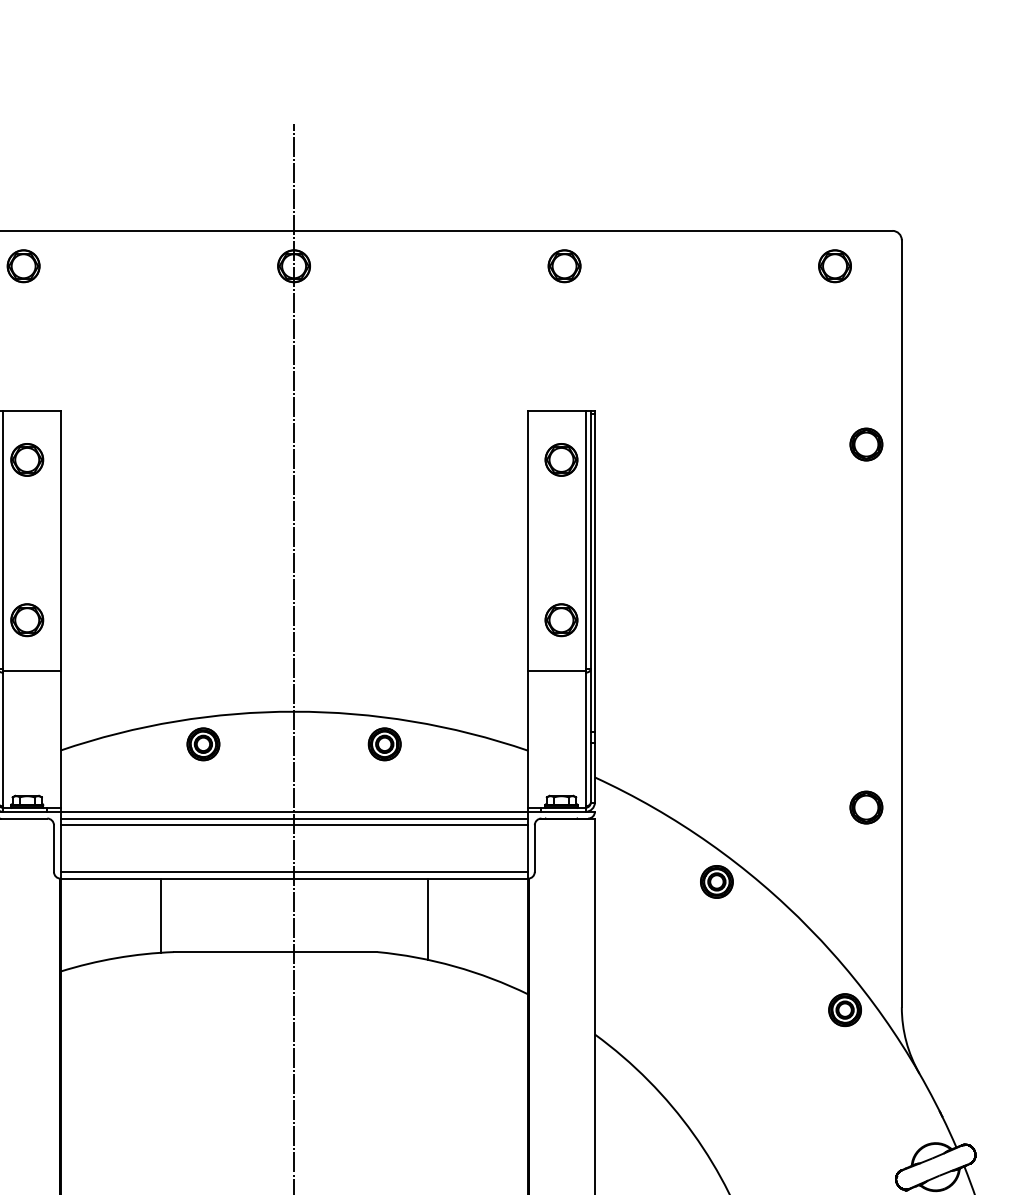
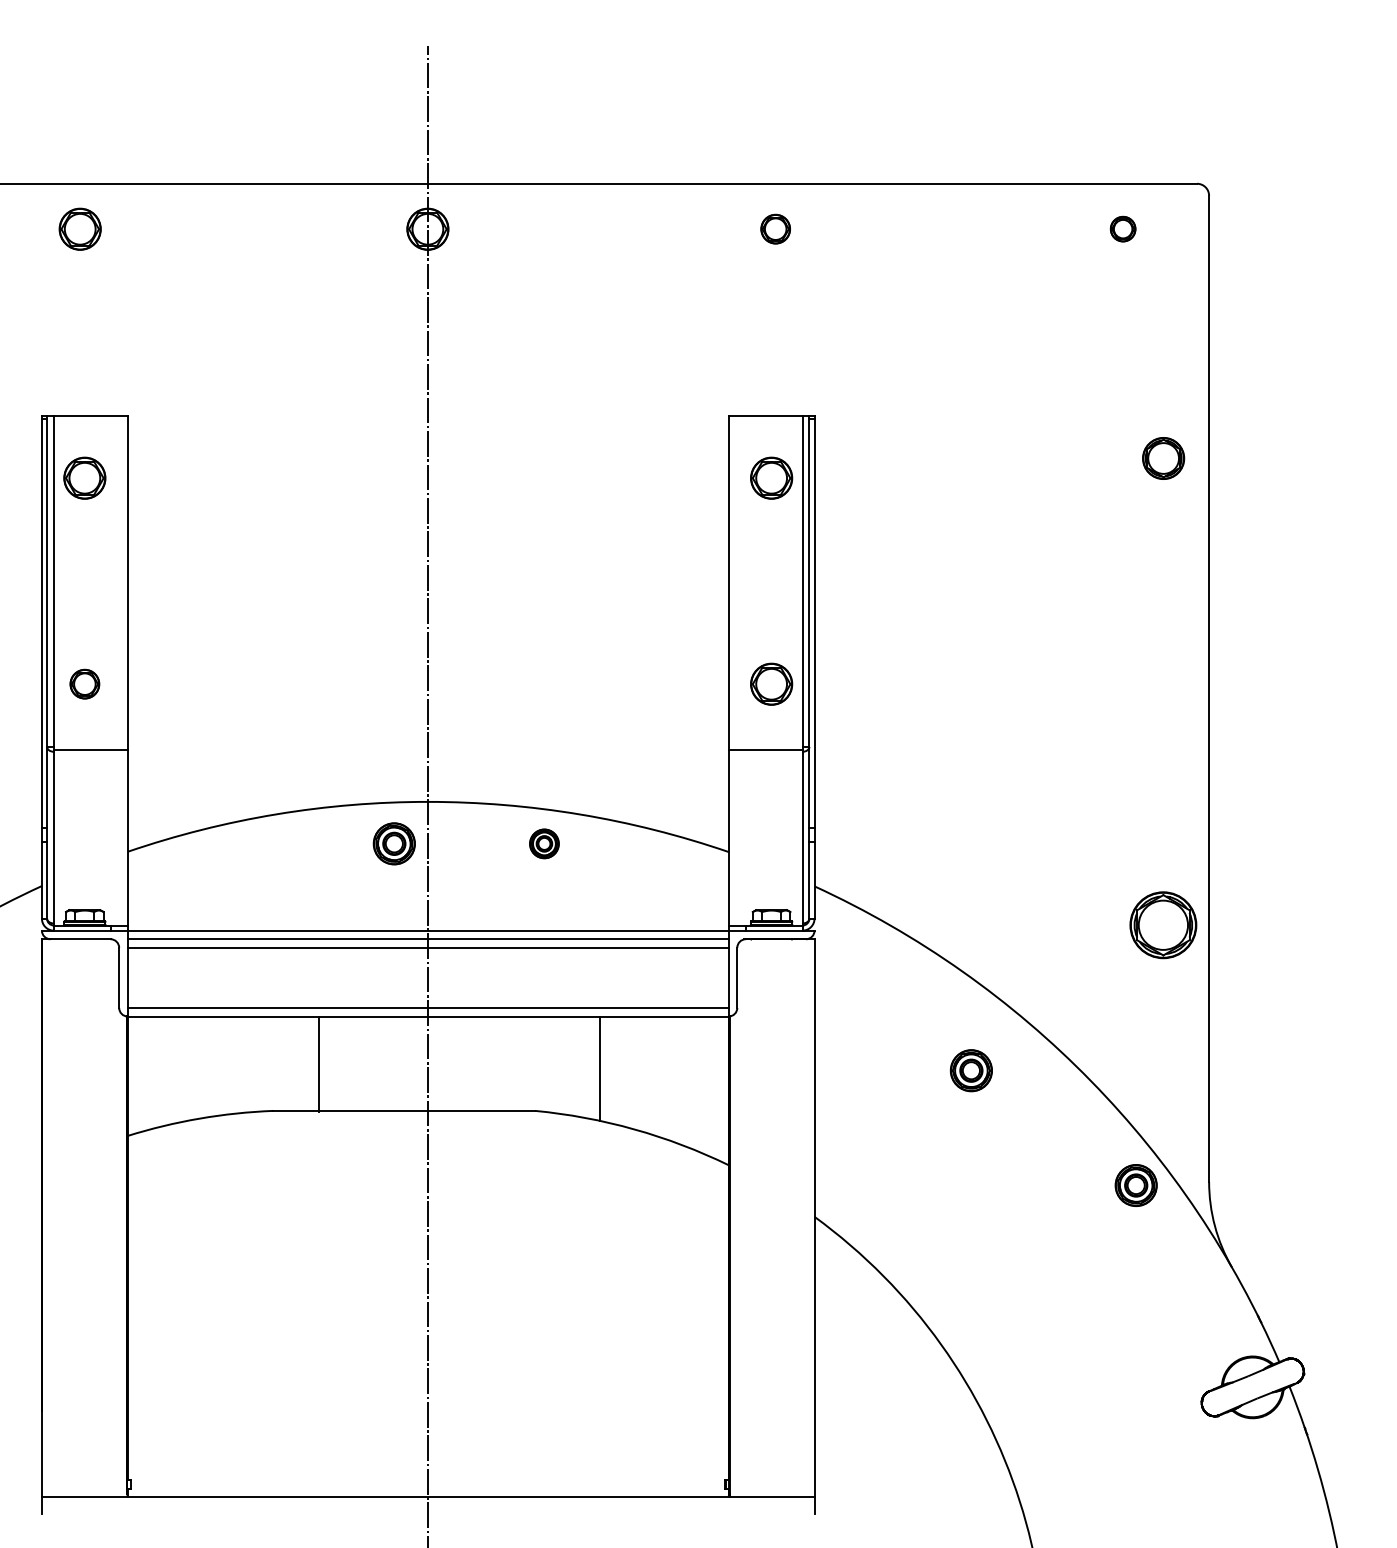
part: (564, 265) -> (775, 228), size x0.7
part: (834, 265) -> (1122, 228), size x0.6
part: (26, 619) -> (84, 683), size x0.7
part: (202, 744) -> (393, 843), moved
part: (384, 744) -> (544, 843), size x0.7
part: (866, 807) -> (1163, 924), size x1.6
part: (716, 881) -> (970, 1070), moved
line: (160, 915) -> (319, 1063), moved

